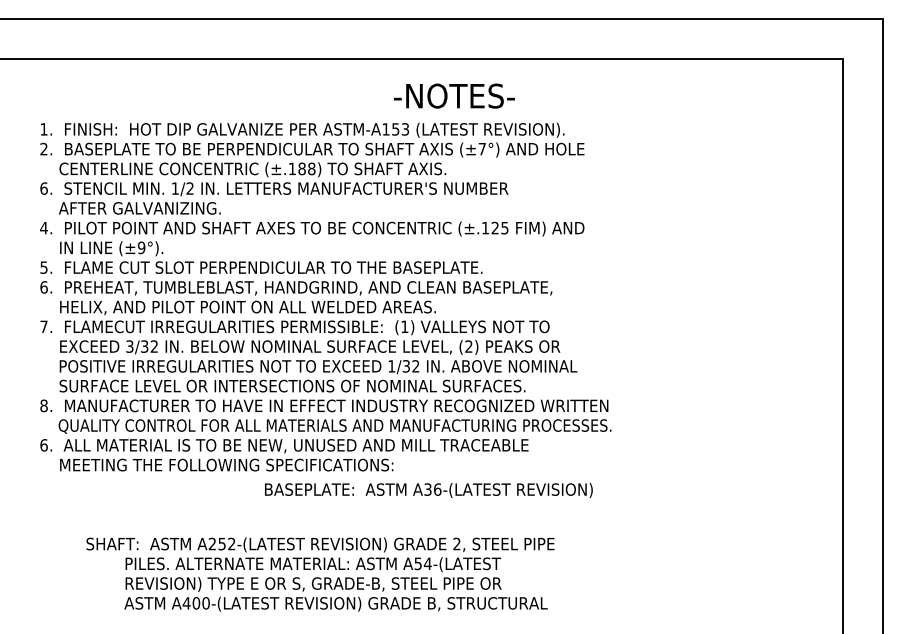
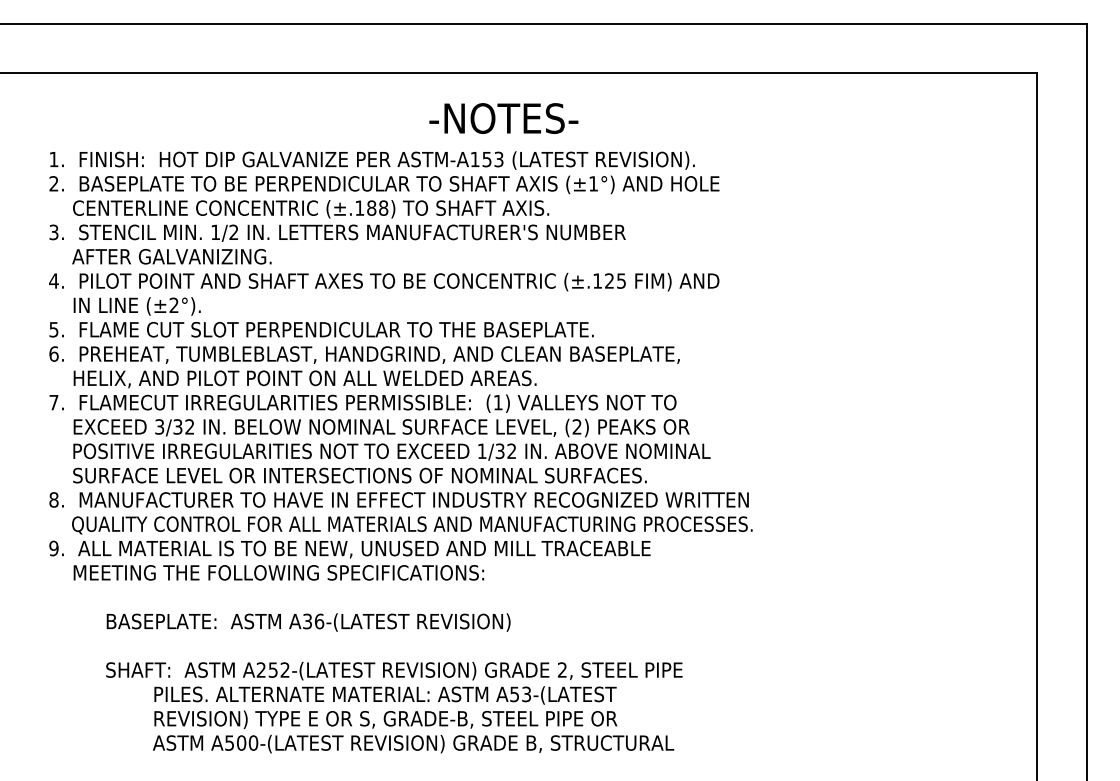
text: (454, 95) -> (503, 117), moved
text: (481, 149) -> (592, 184), (±7°) -> (±1°)
text: (43, 188) -> (53, 232), 6. -> 3.
text: (141, 247) -> (173, 304), (±9°). -> (±2°).
text: (43, 445) -> (53, 548), 6. -> 9.
text: (428, 490) -> (308, 622), moved
text: (427, 563) -> (526, 694), A54-(LATEST -> A53-(LATEST
text: (186, 603) -> (229, 743), A400-(LATEST -> A500-(LATEST

